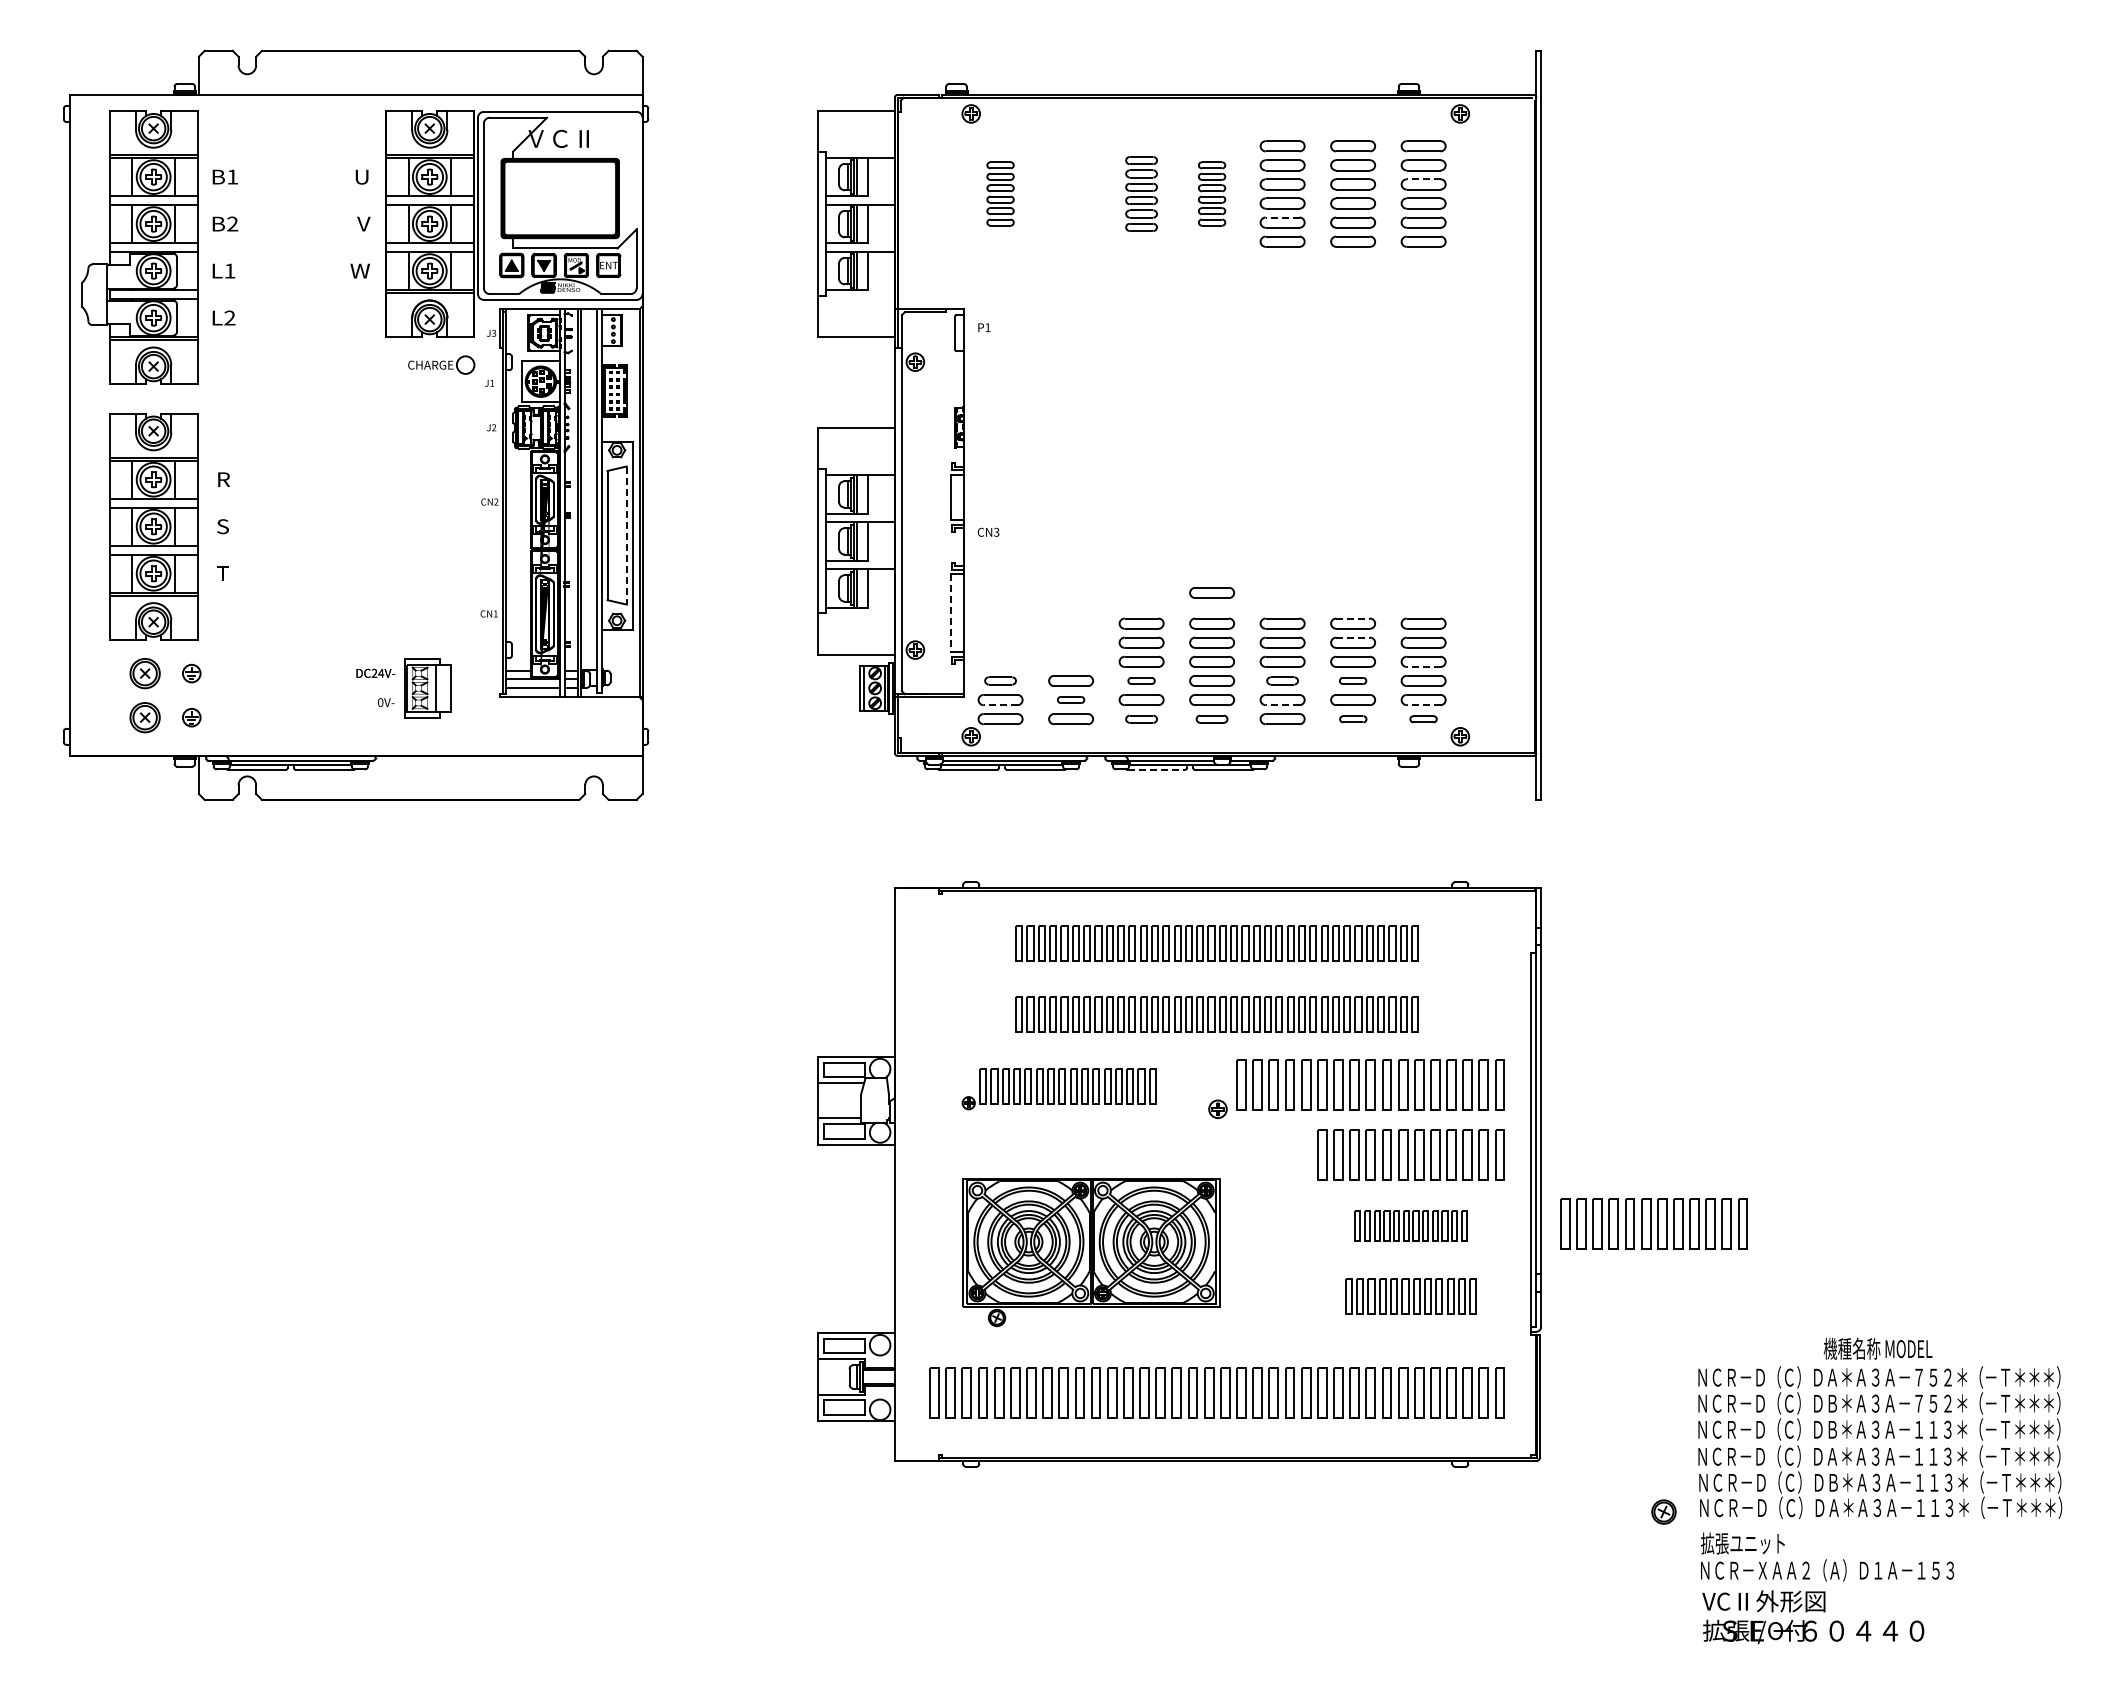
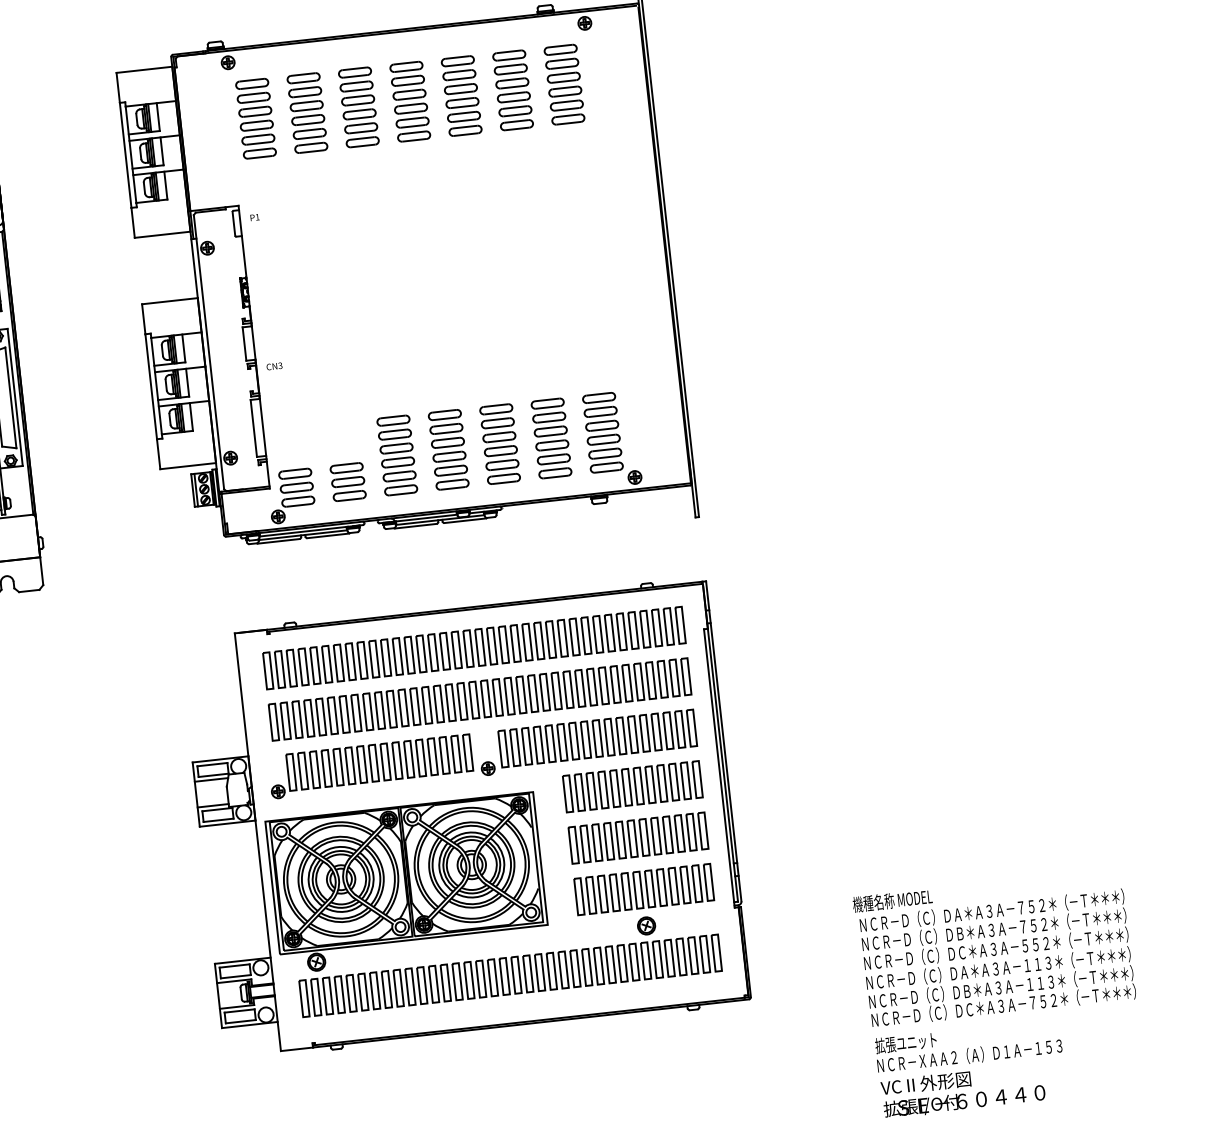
line: (1423, 179) -> (563, 74), dashed -> solid
part: (1000, 193) -> (255, 118), size x1.67
part: (1070, 193) -> (306, 112), added
part: (1141, 193) -> (358, 107), size x1.43
part: (1211, 193) -> (409, 101), size x1.67
line: (1282, 217) -> (463, 113), dashed -> solid
line: (626, 536) -> (10, 398), dashed -> solid
part: (1211, 592) -> (441, 392), removed
line: (951, 613) -> (254, 428), dashed -> solid
line: (1353, 618) -> (547, 399), dashed -> solid
line: (1353, 637) -> (549, 413), dashed -> solid
line: (1423, 667) -> (602, 429), dashed -> solid
part: (1000, 680) -> (295, 473), size x1.43
part: (1141, 680) -> (397, 462), size x1.67
part: (1282, 680) -> (500, 450), size x1.43
part: (1352, 680) -> (551, 445), size x1.67
part: (1070, 699) -> (347, 481), size x1.67
line: (1000, 705) -> (297, 491), dashed -> solid
line: (1282, 705) -> (502, 469), dashed -> solid
line: (1423, 705) -> (605, 457), dashed -> solid
part: (1141, 719) -> (401, 490), size x1.43
part: (1211, 719) -> (452, 484), size x1.43
part: (1353, 719) -> (555, 473), size x1.67
part: (1423, 719) -> (606, 467), size x1.67
line: (1156, 769) -> (416, 525), dashed -> solid
part: (1216, 943) -> (473, 647), size x1.43
part: (1216, 1013) -> (479, 698), size x1.43
part: (1058, 1088) -> (370, 766), size x1.43
part: (1653, 1223) -> (815, 816), removed
part: (1410, 1225) -> (637, 837), size x1.67
part: (1091, 1252) -> (407, 883), size x1.43
part: (1410, 1295) -> (643, 888), size x1.43
text: (1877, 1348) -> (892, 900), moved
text: (1889, 1429) -> (1003, 948), ＮＣＲ－Ｄ（Ｃ）ＤＢ＊Ａ３Ａ－１１３＊（－Ｔ＊＊＊） -> ＮＣＲ－Ｄ（Ｃ）ＤＣ＊Ａ３Ａ－５５２＊（－Ｔ＊＊＊）
text: (1891, 1508) -> (1011, 1005), ＮＣＲ－Ｄ（Ｃ）ＤＡ＊Ａ３Ａ－１１３＊（－Ｔ＊＊＊） -> ＮＣＲ－Ｄ（Ｃ）ＤＣ＊Ａ３Ａ－７５２＊（－Ｔ＊＊＊）
part: (1663, 1511) -> (646, 925), moved

